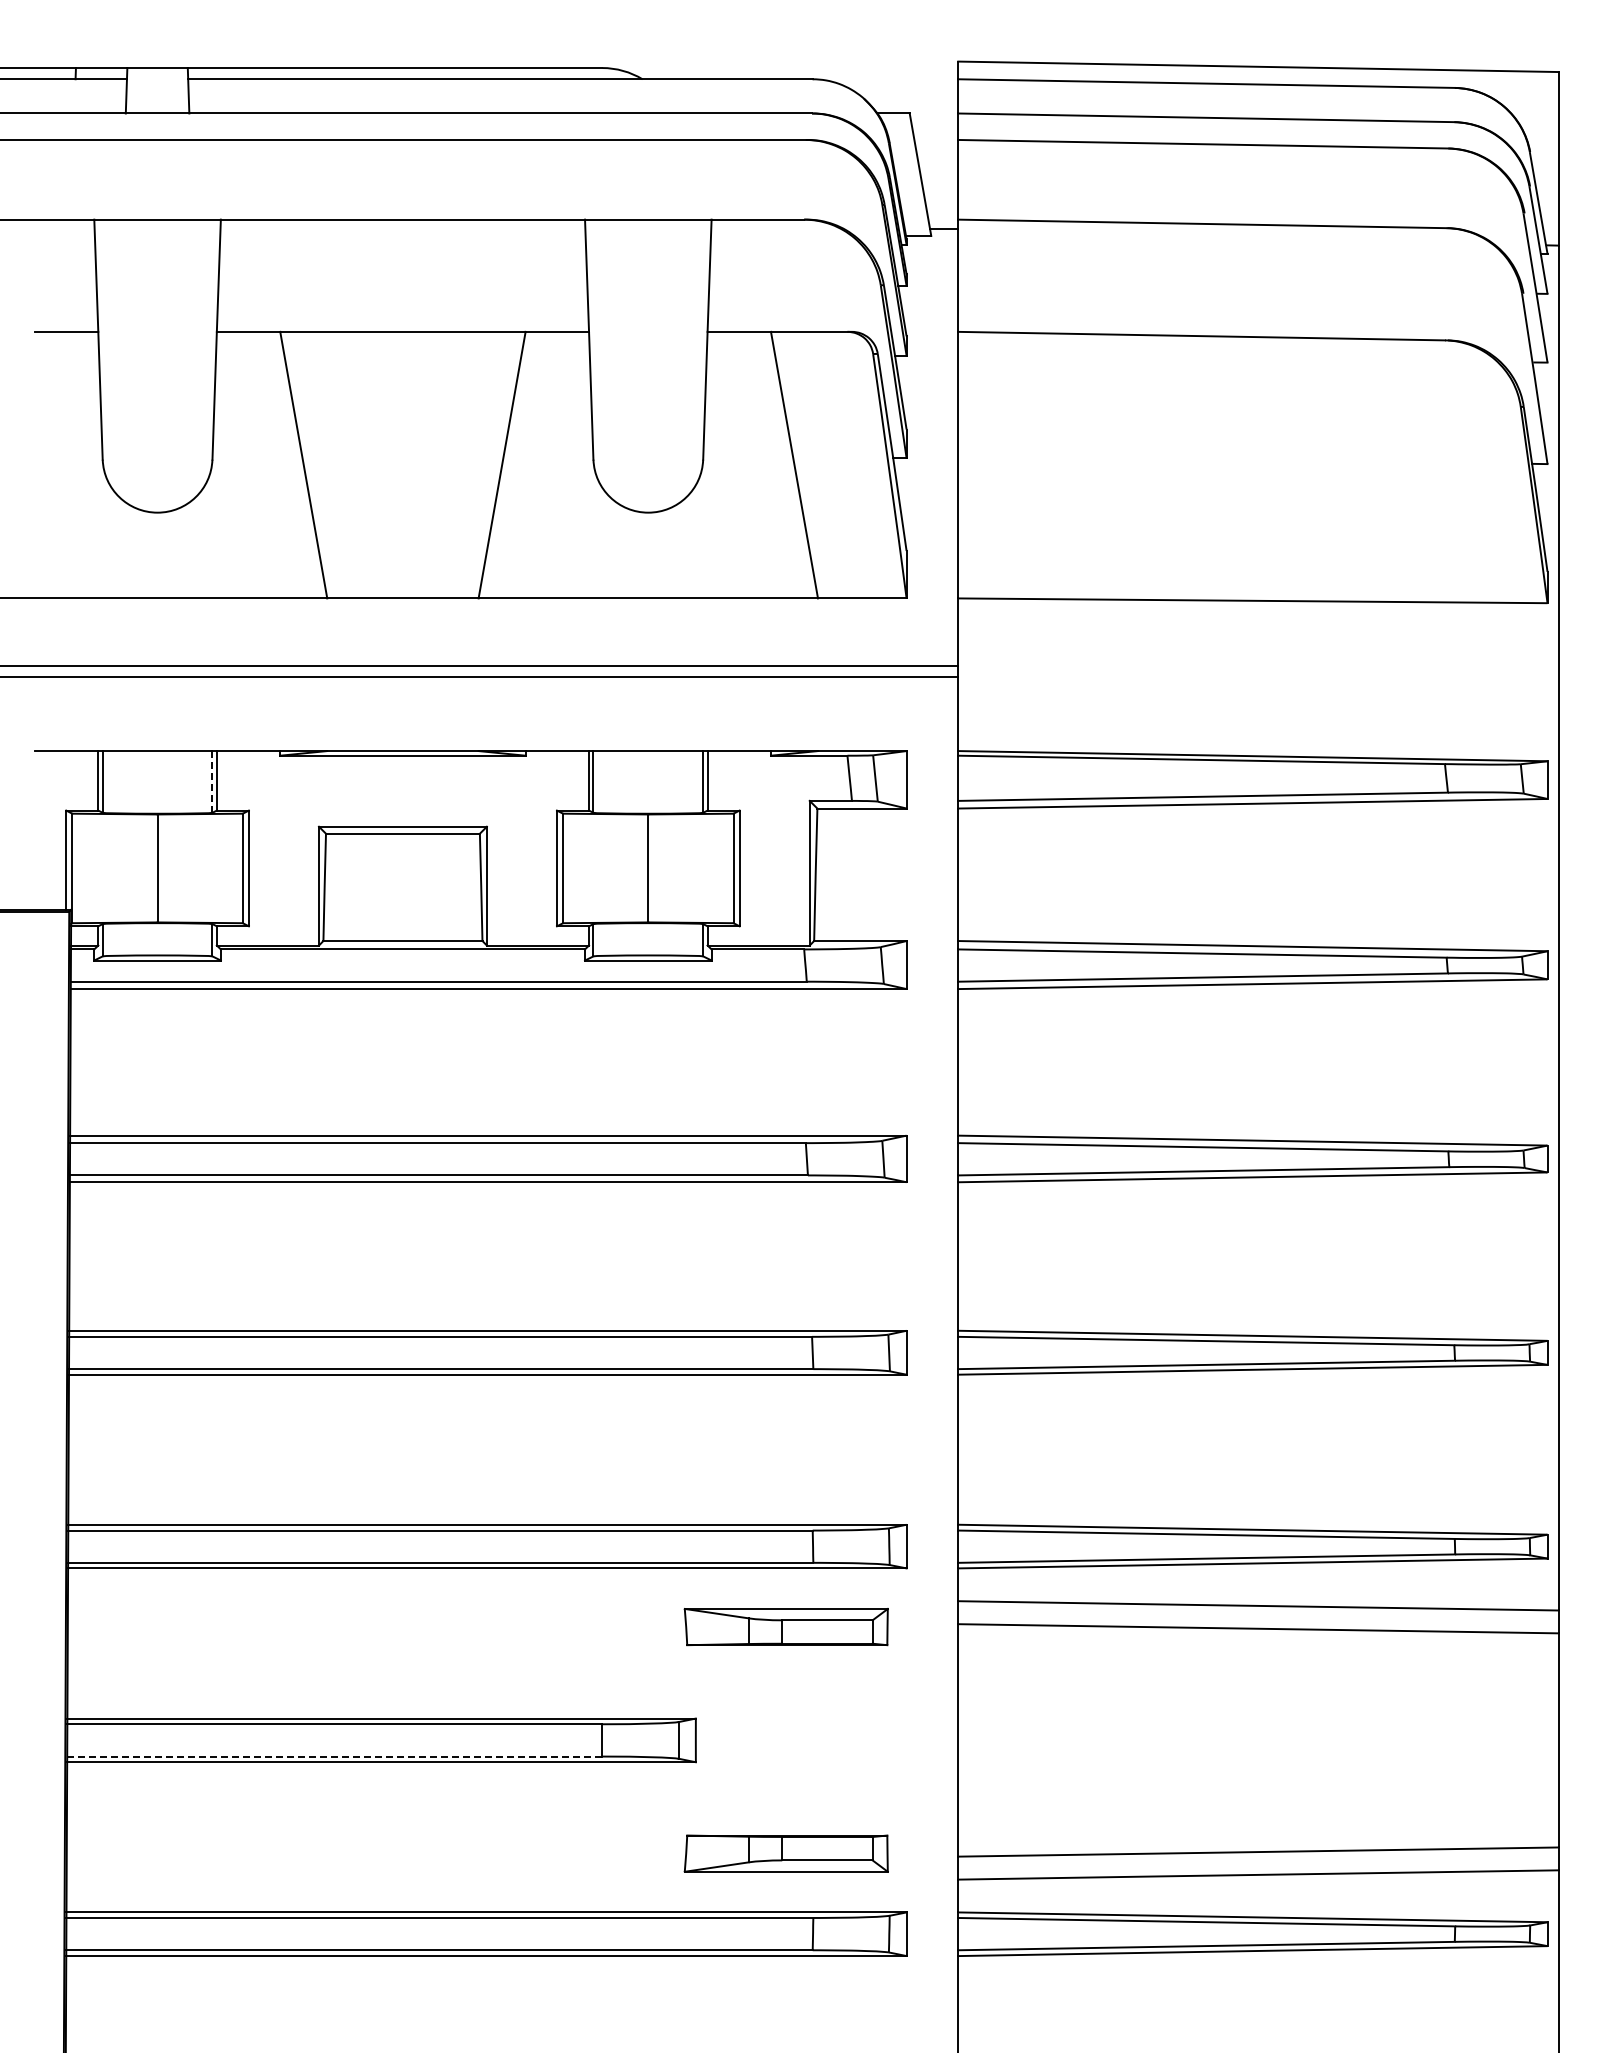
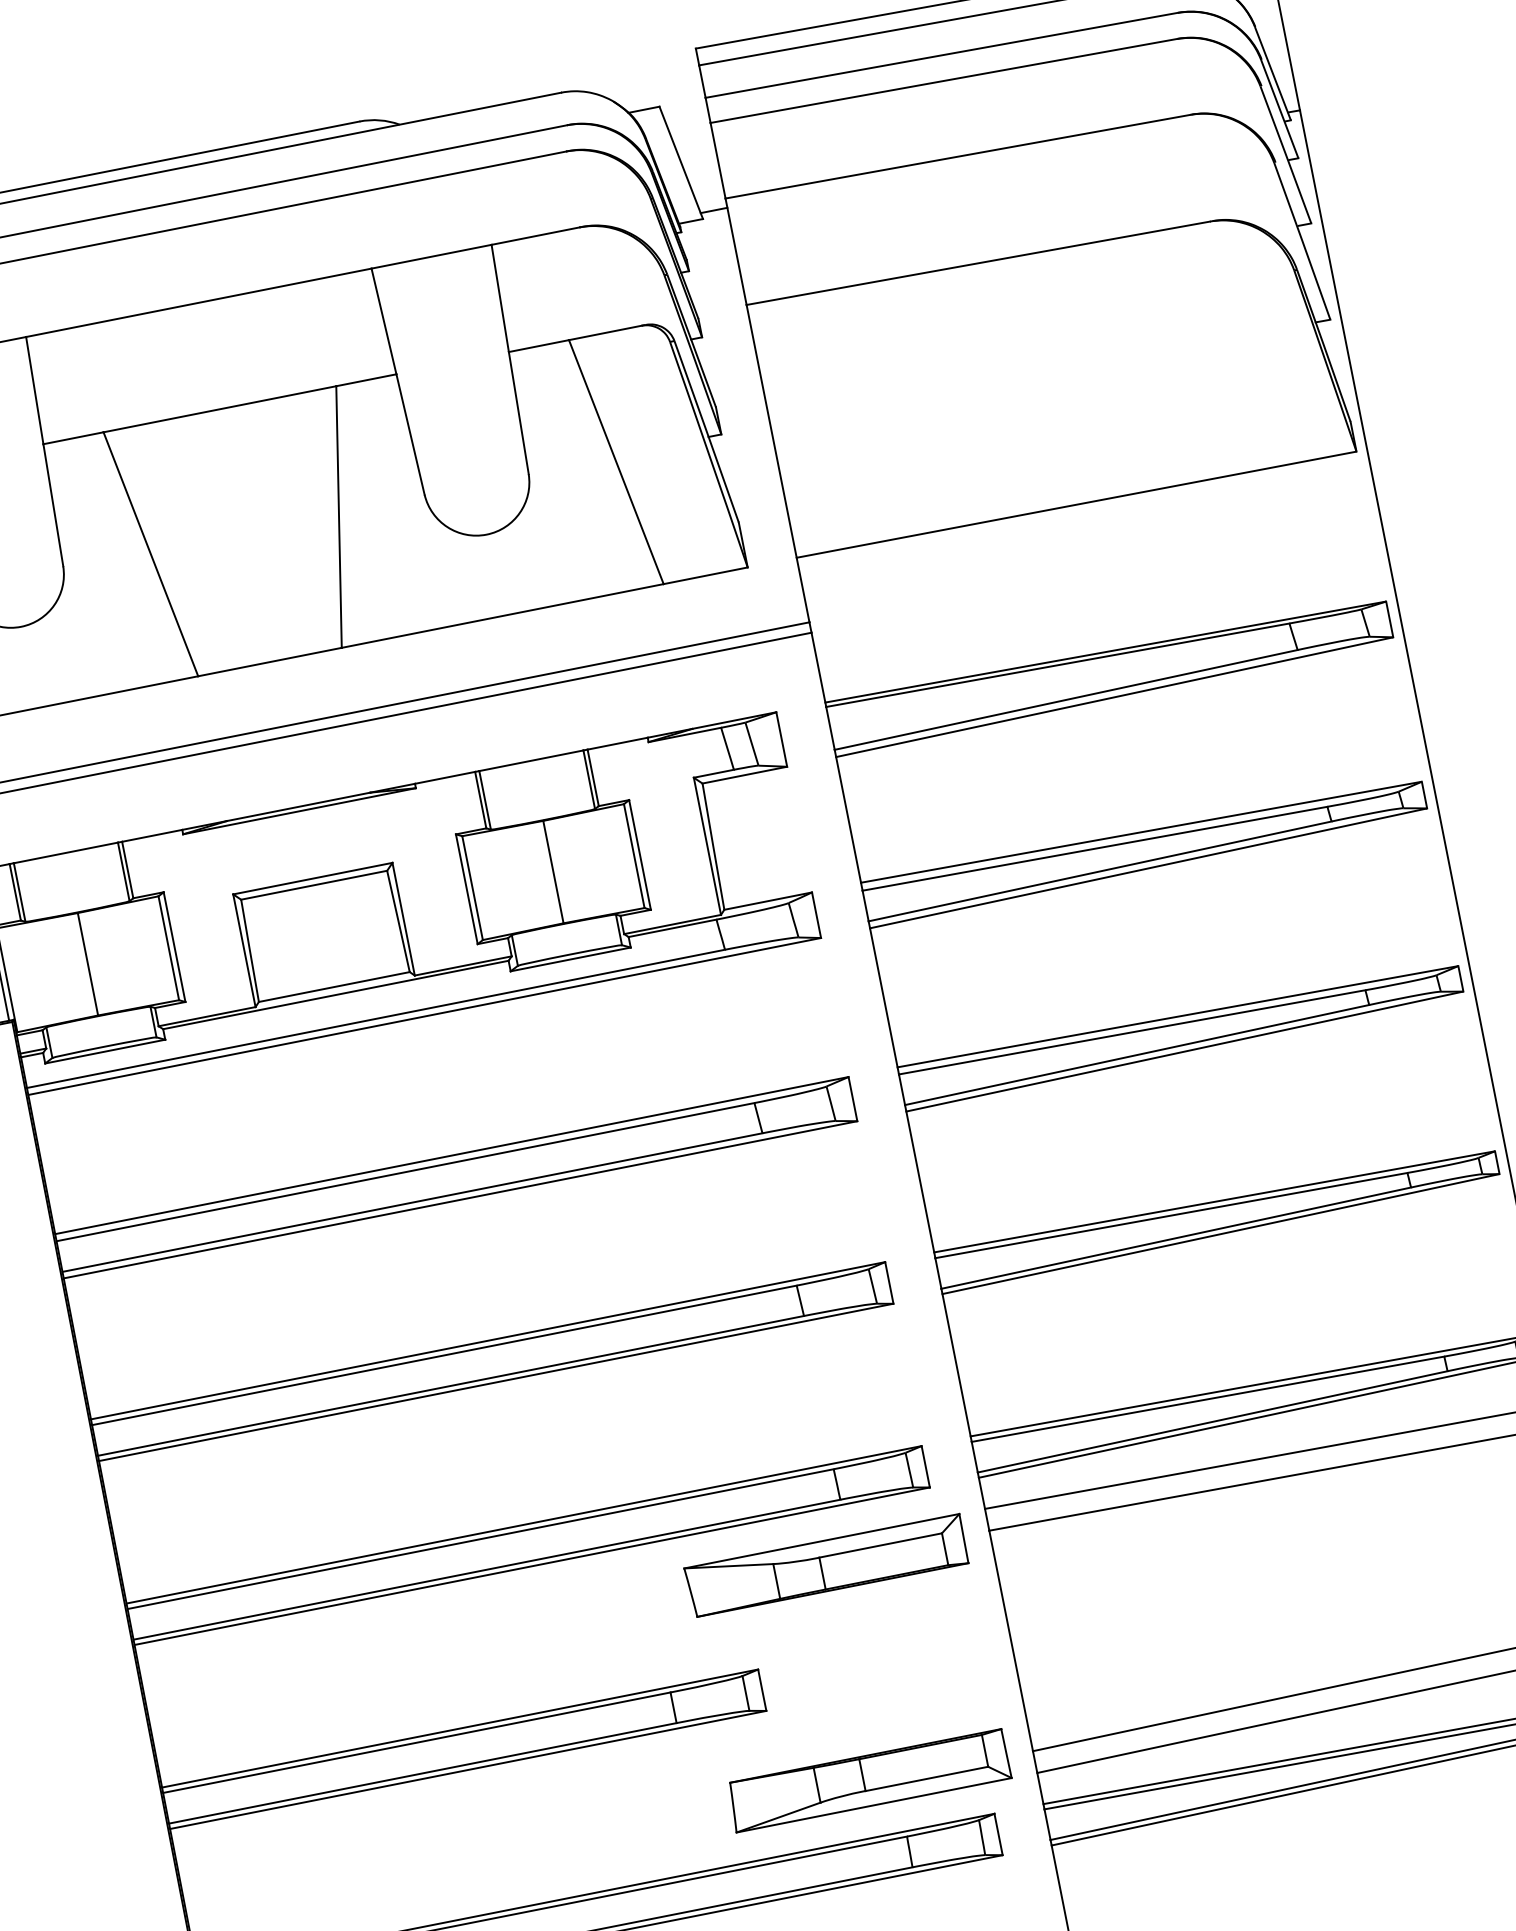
line: (212, 781) -> (123, 871), dashed -> solid
part: (786, 1626) -> (826, 1565), size x1.43
line: (334, 1756) -> (422, 1773), dashed -> solid
part: (786, 1853) -> (869, 1780), size x1.43

